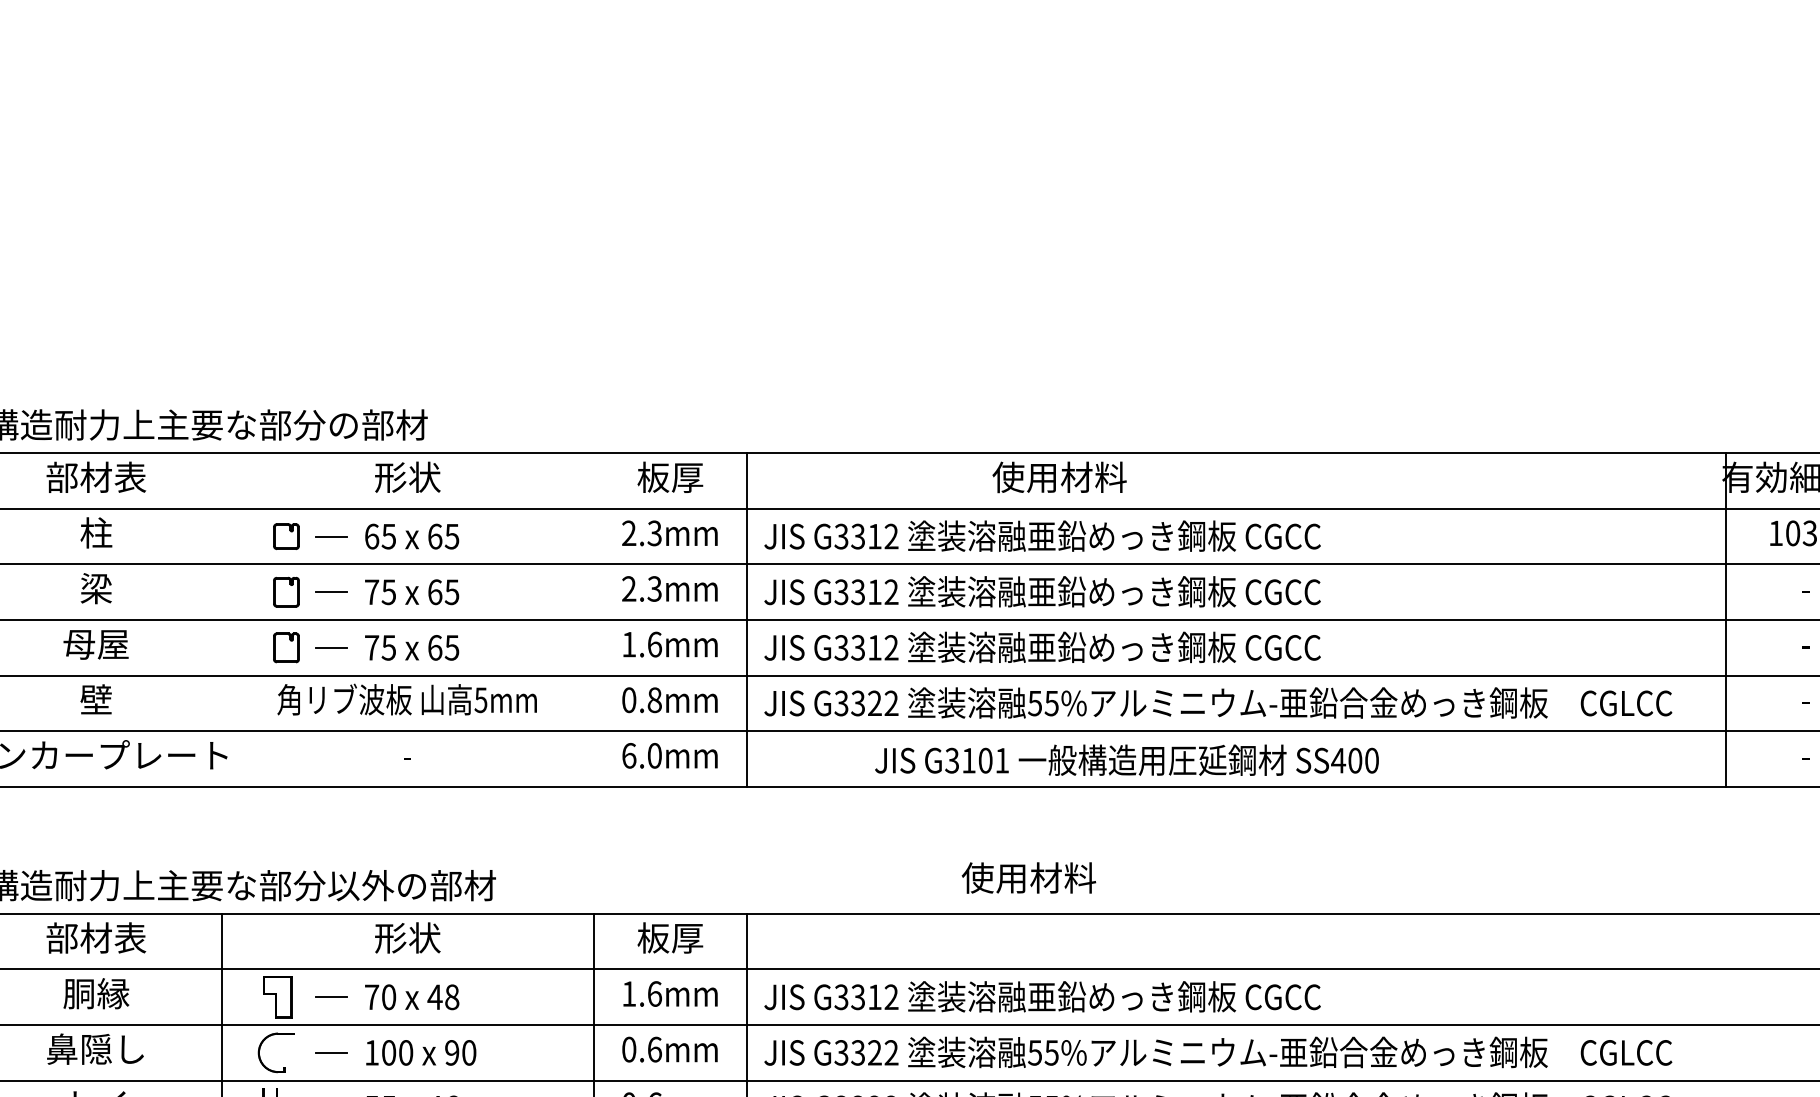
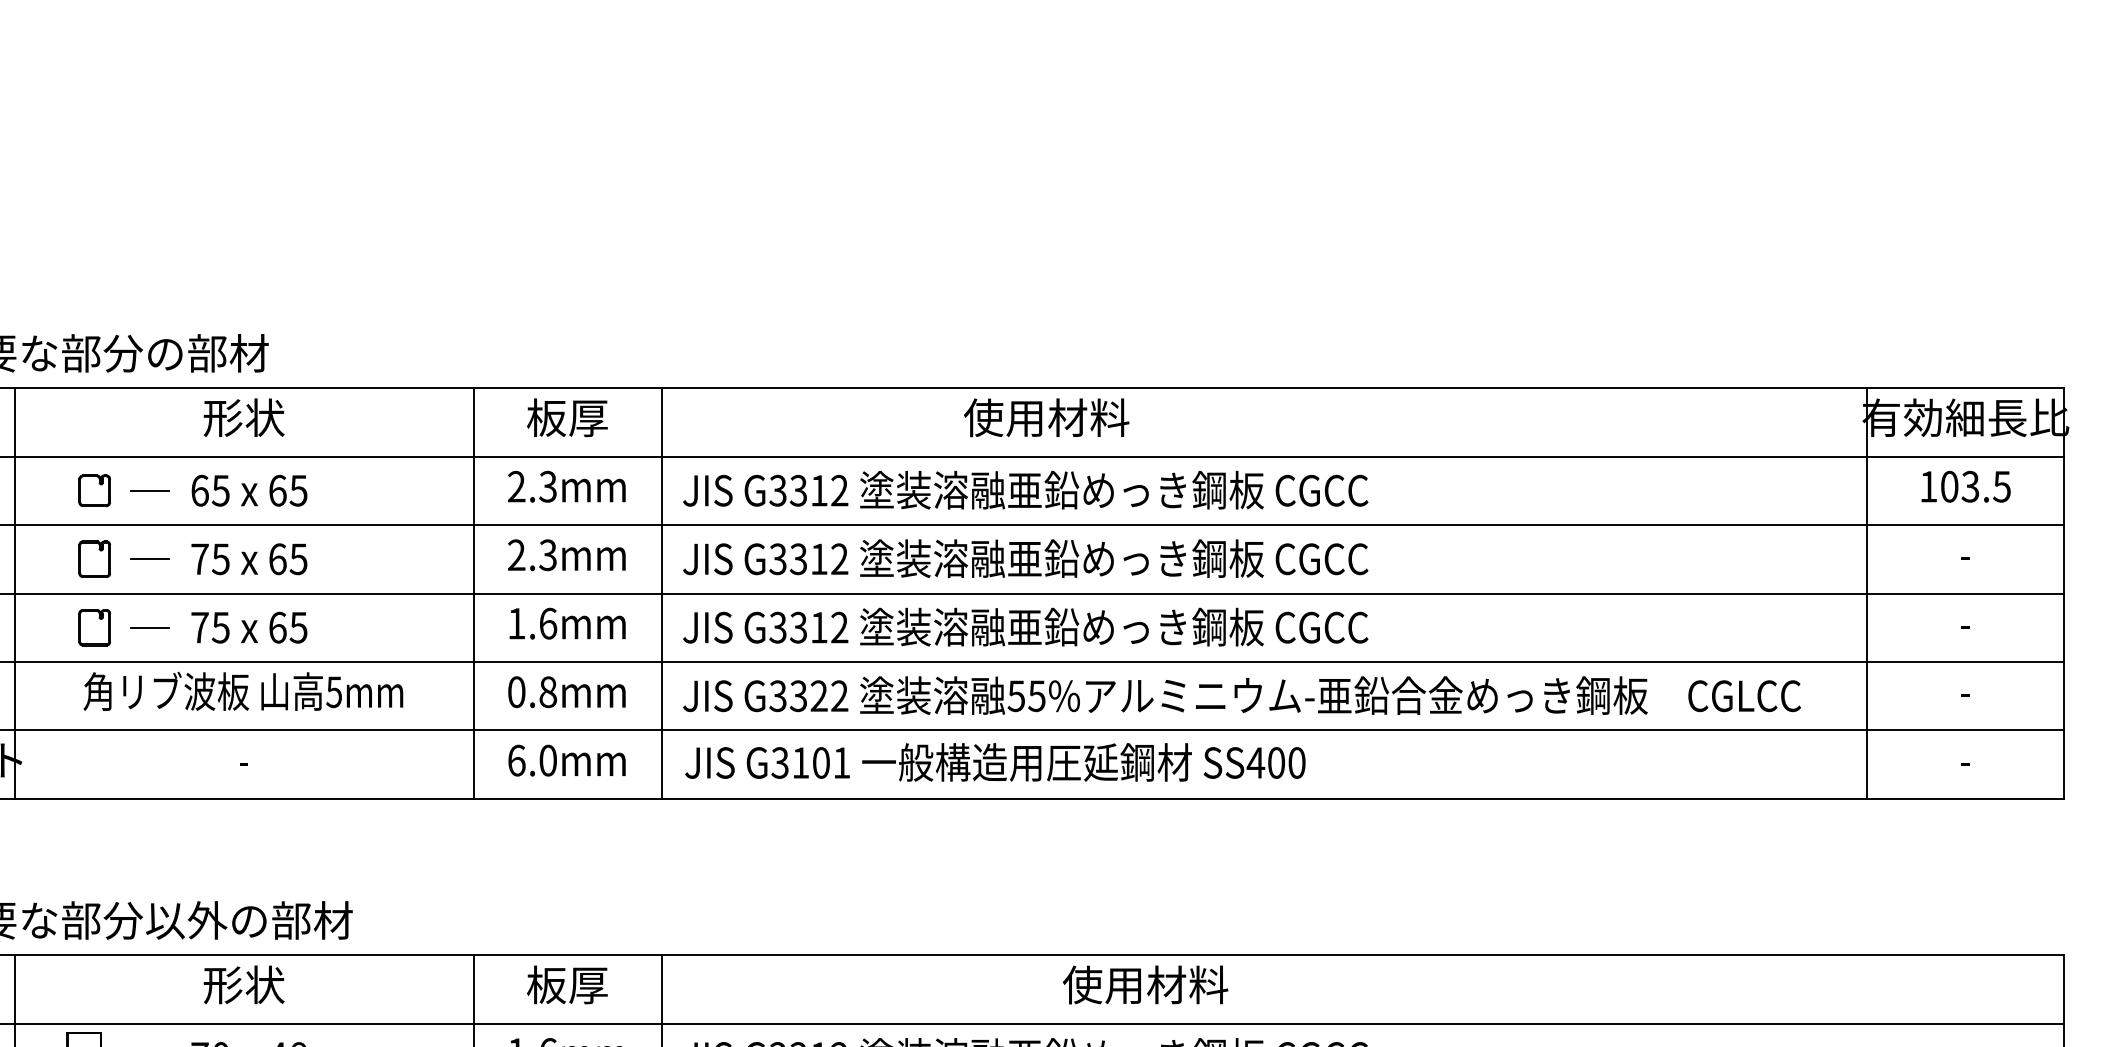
line: (221, 619) -> (14, 592), added
line: (594, 619) -> (474, 592), added
text: (1126, 759) -> (994, 761), moved
text: (1028, 877) -> (1145, 984), moved

